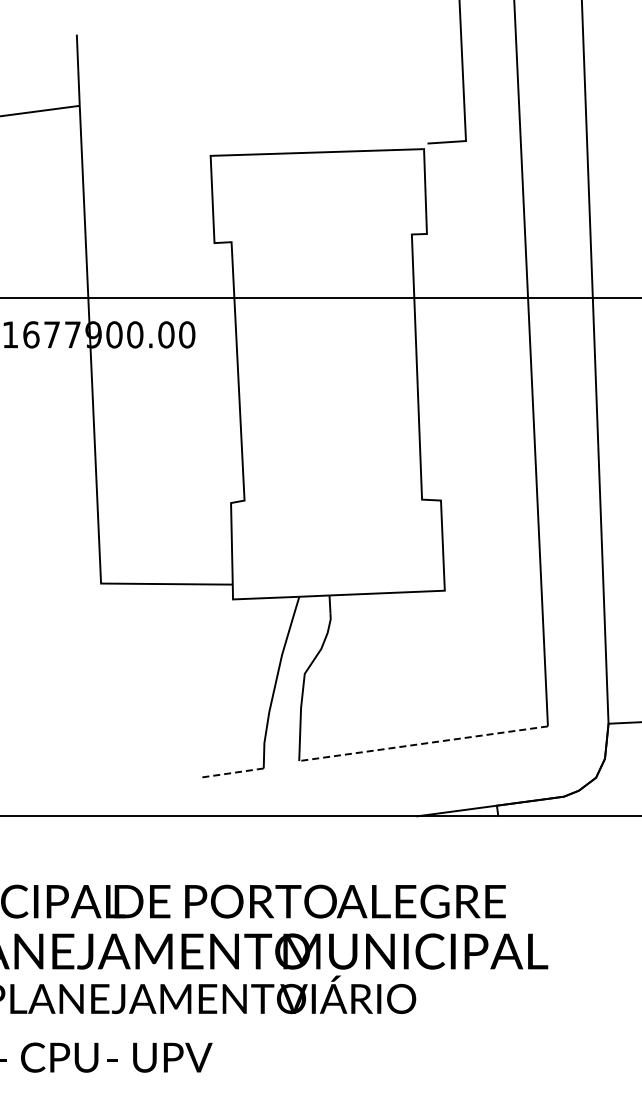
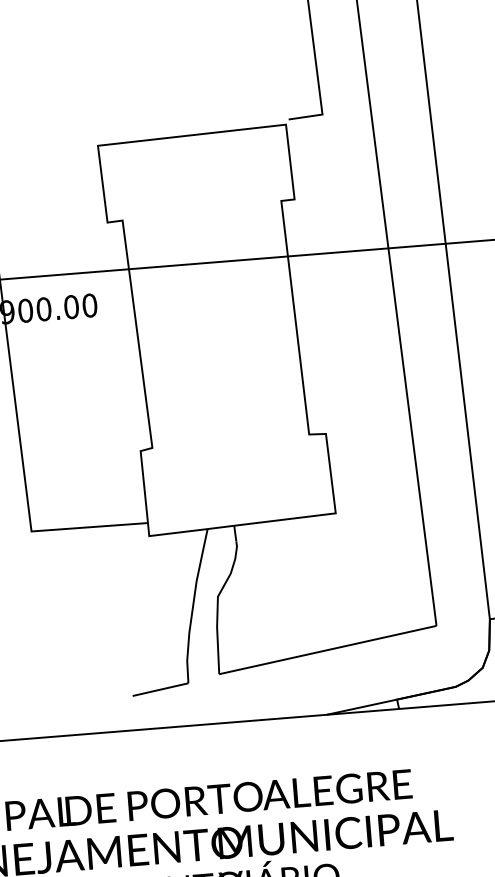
line: (423, 743) -> (327, 649), dashed -> solid
line: (231, 773) -> (160, 690), dashed -> solid

